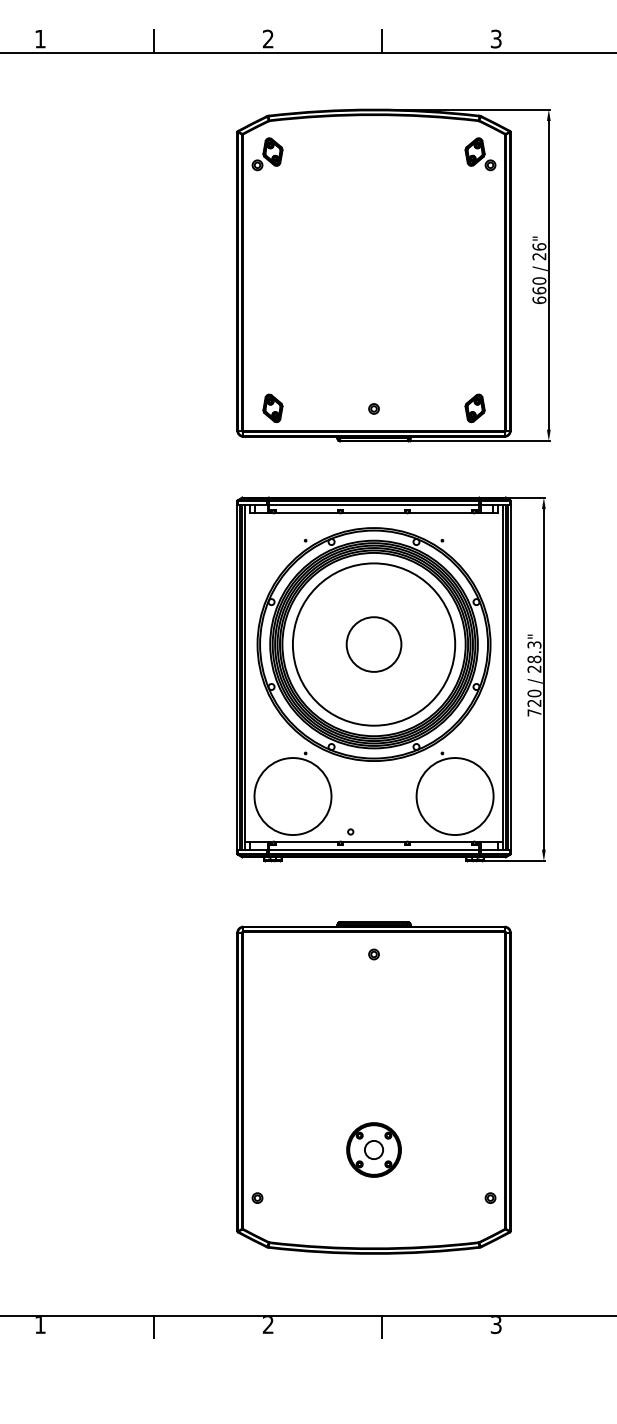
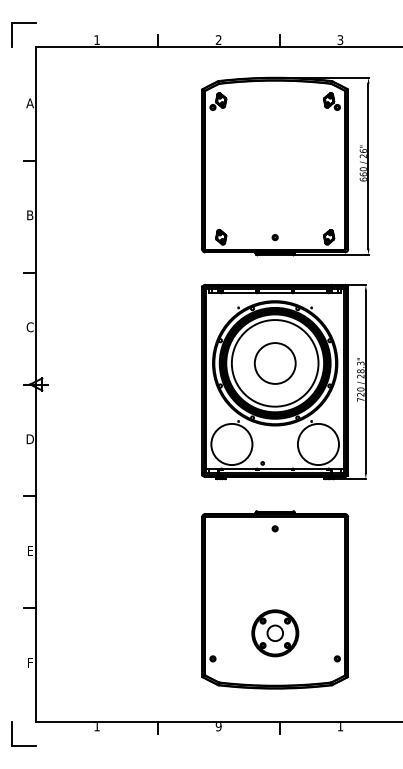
circle: (372, 642) -> (274, 362), size x1.4
part: (372, 1148) -> (274, 632), size x1.6
text: (267, 1326) -> (218, 727), 2 -> 9
text: (496, 1326) -> (340, 727), 3 -> 1

